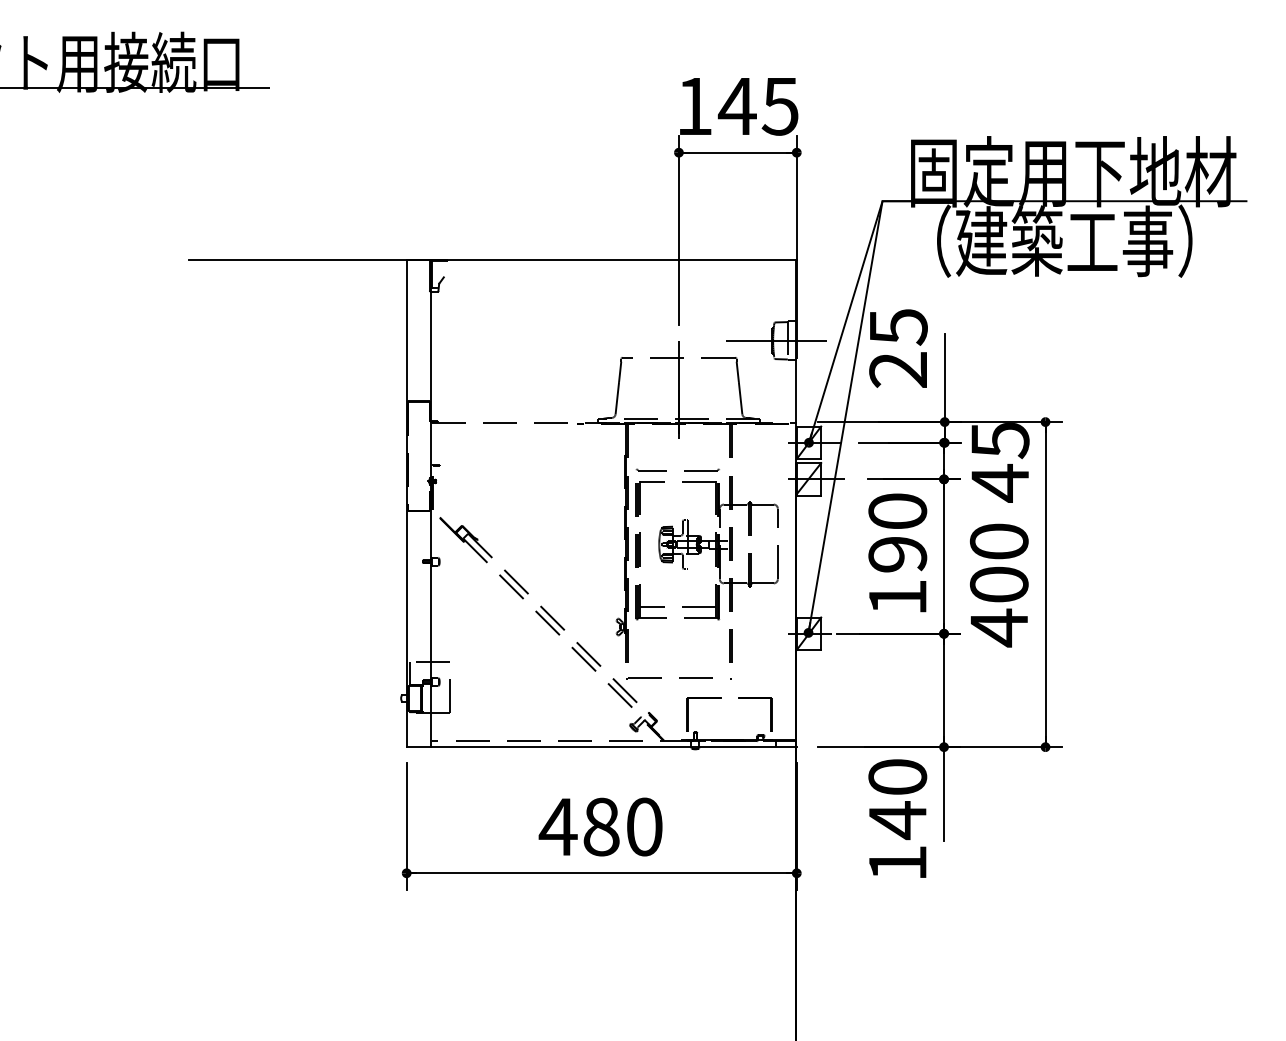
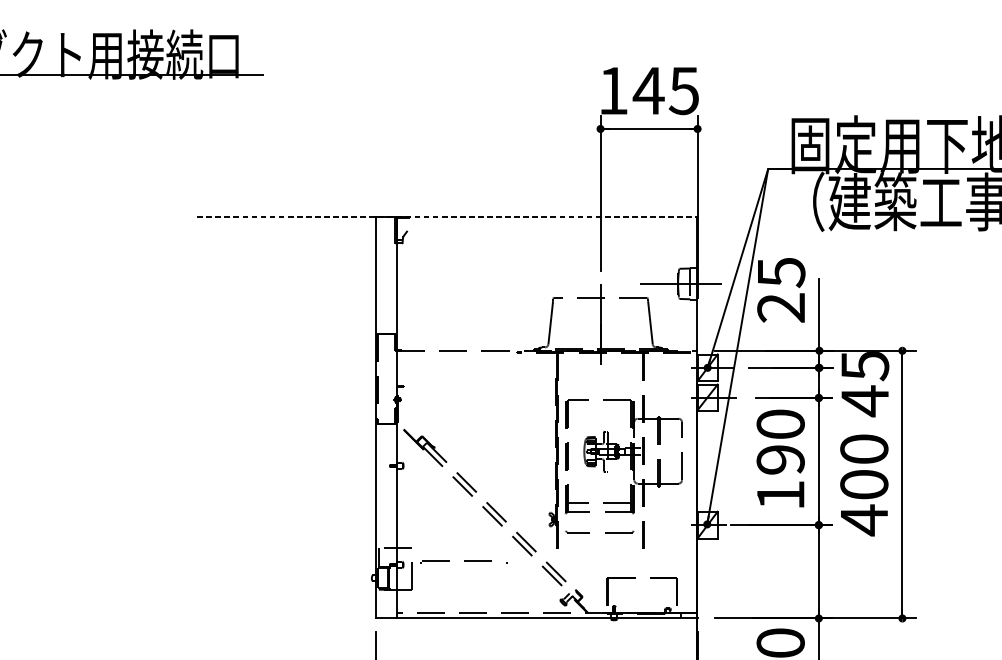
line: (492, 259) -> (447, 216), solid -> dashed
part: (684, 470) -> (605, 532), moved
part: (678, 678) -> (463, 561), moved

